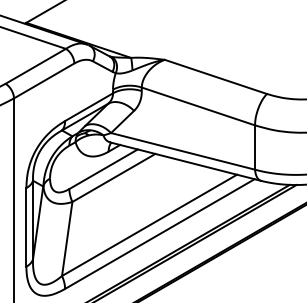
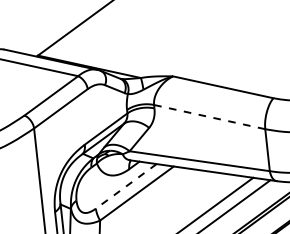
line: (198, 106) -> (209, 117), solid -> dashed
line: (103, 169) -> (126, 186), solid -> dashed

